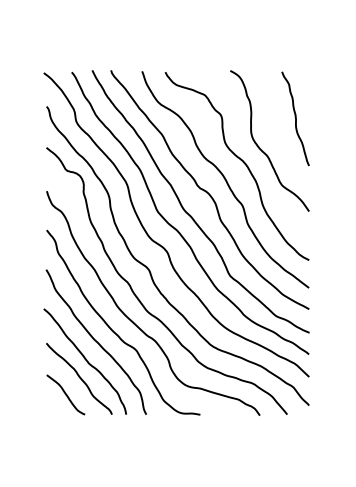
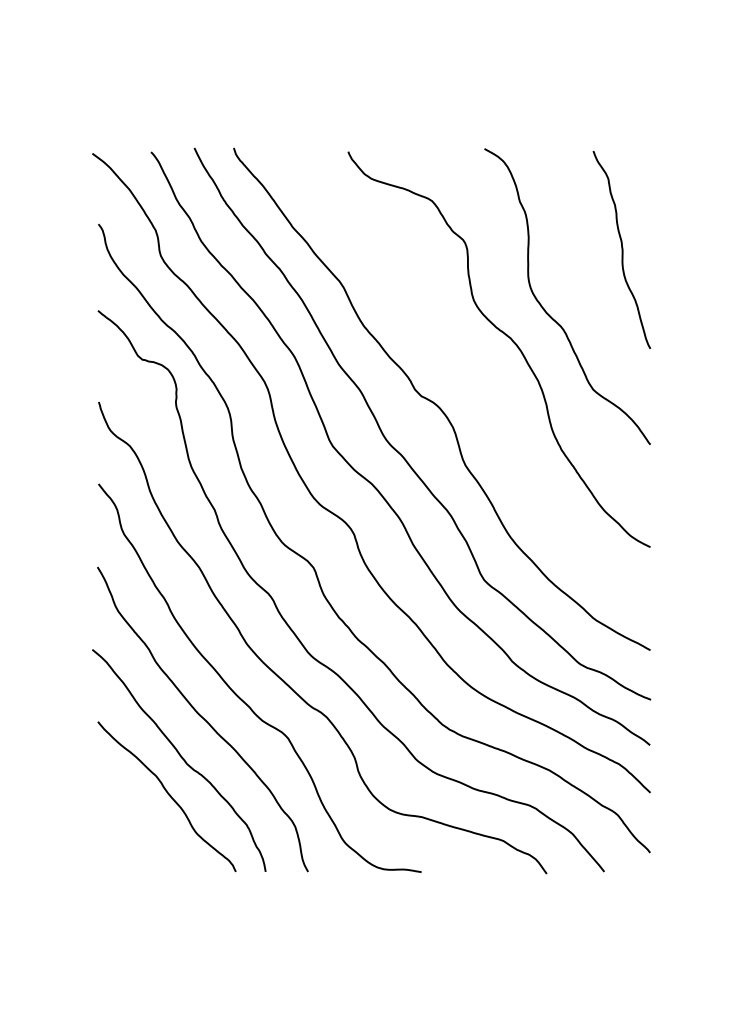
curve: (225, 179) -> (474, 377), removed
curve: (65, 394) -> (137, 829), removed

